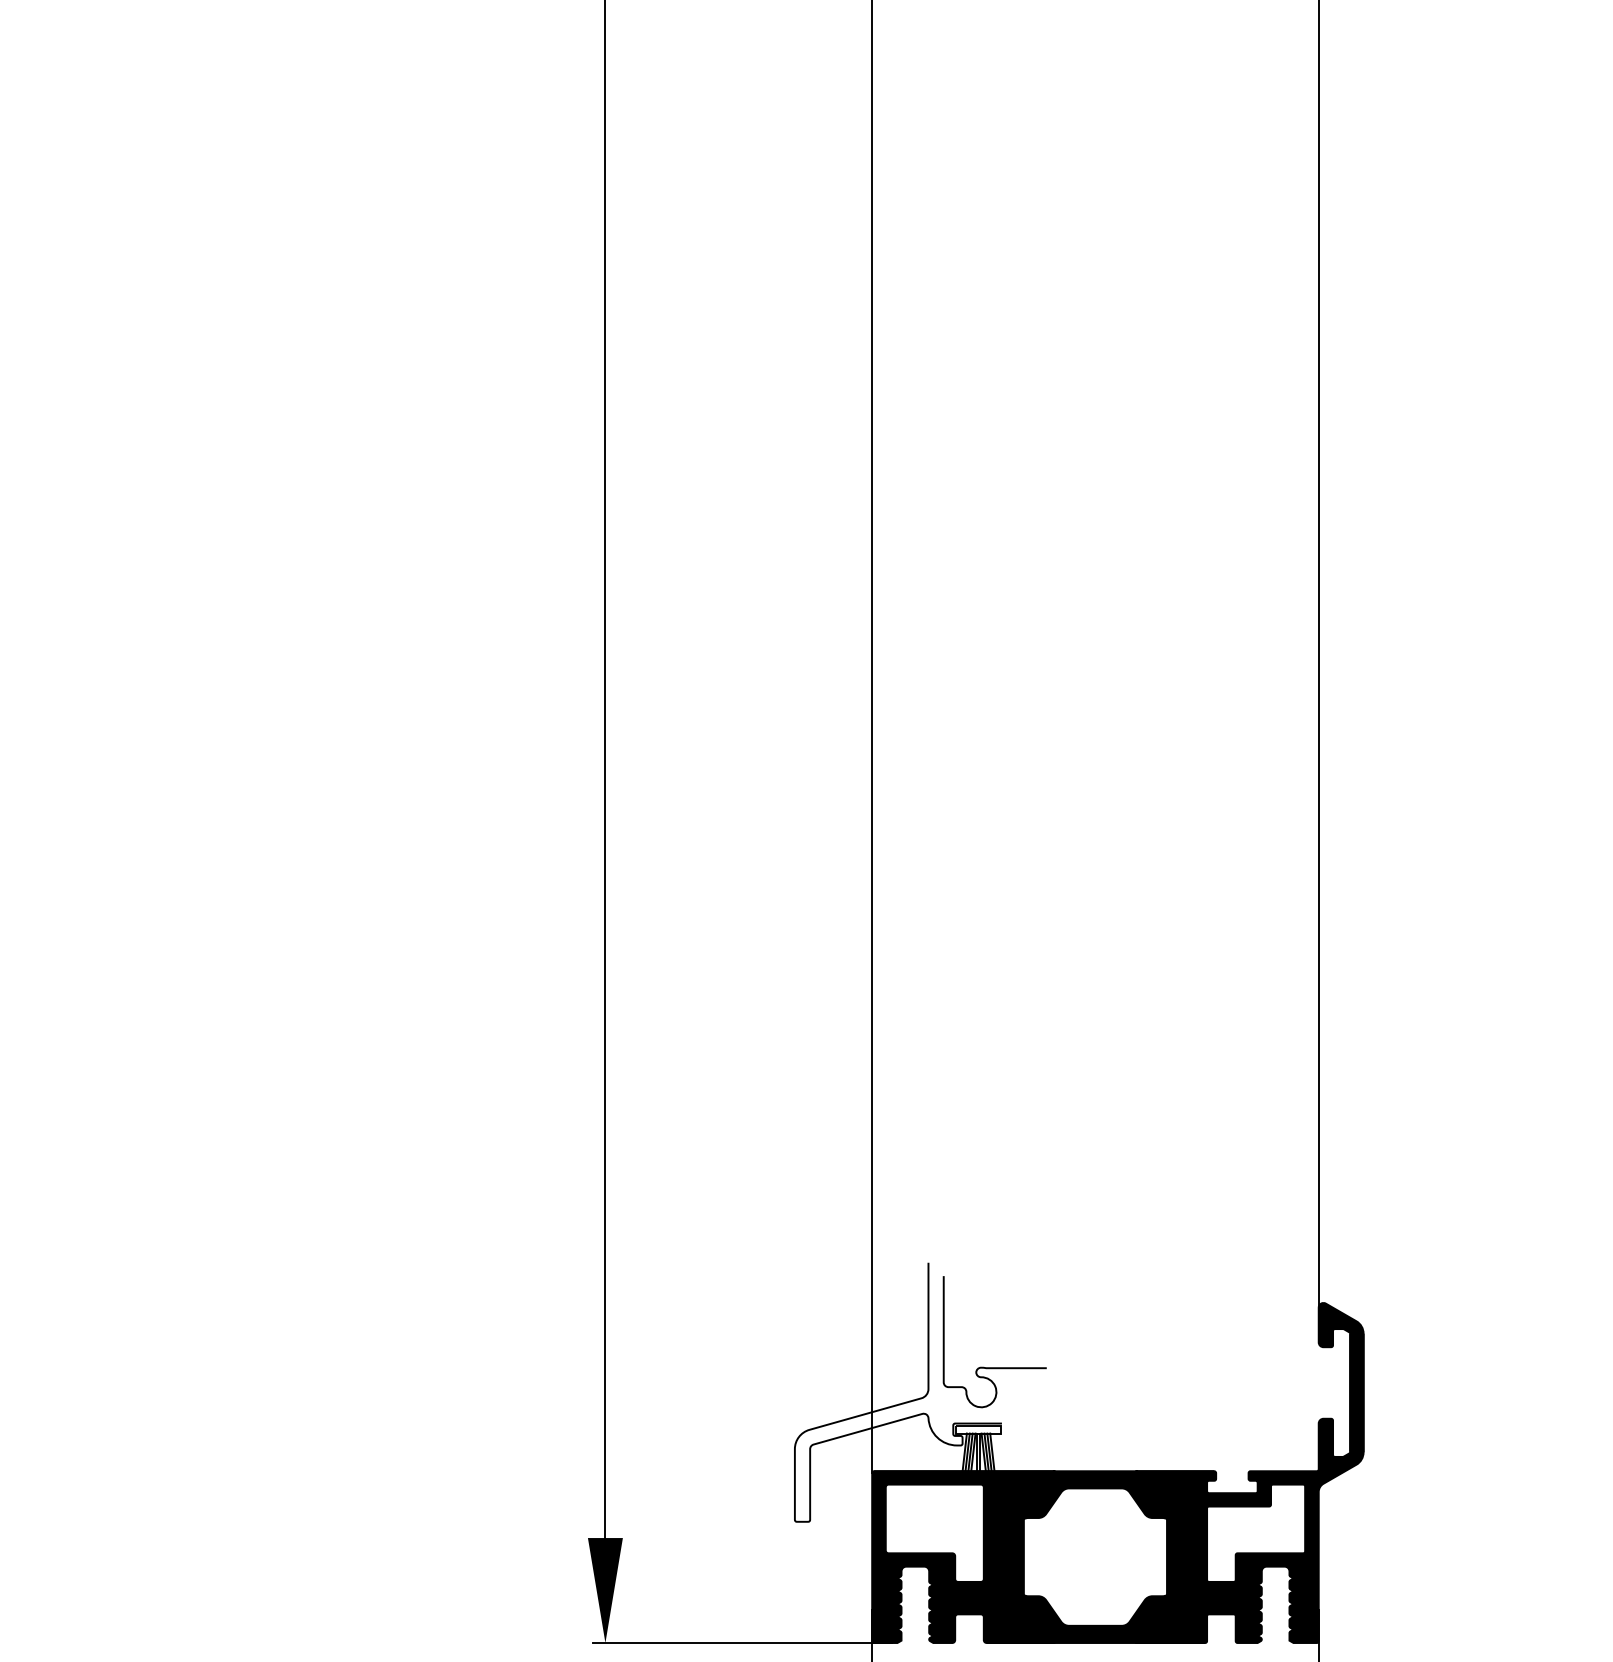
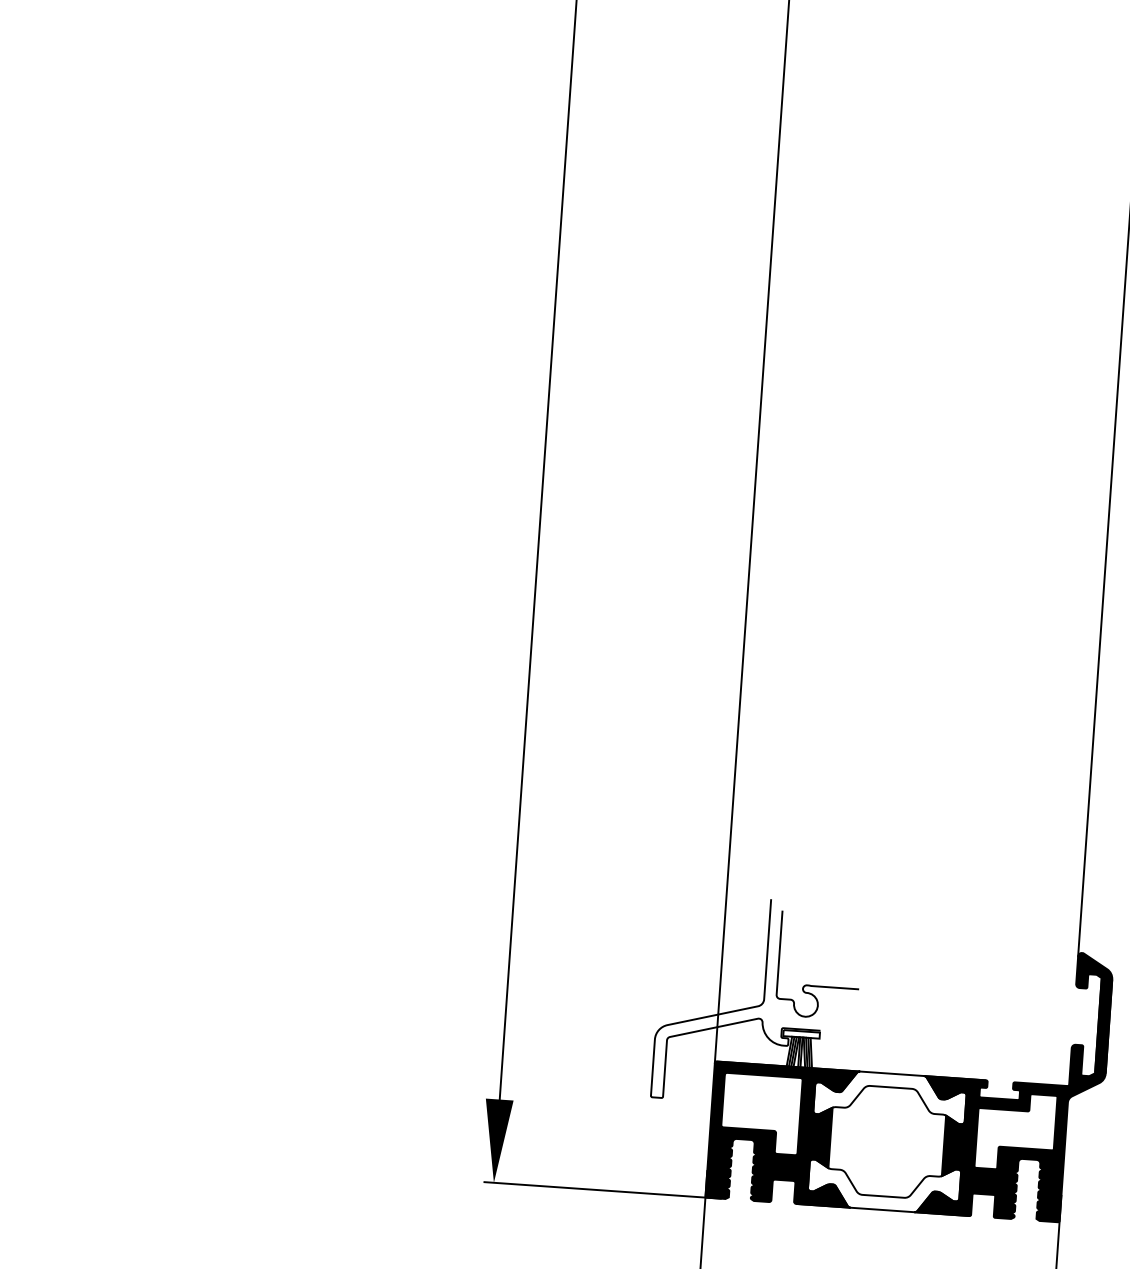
fill: (1095, 1499) -> (890, 1096), removed
fill: (1095, 1614) -> (884, 1187), removed

